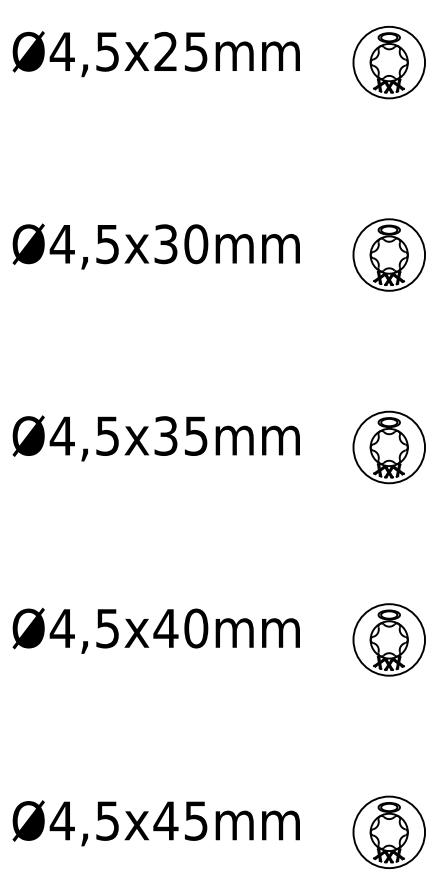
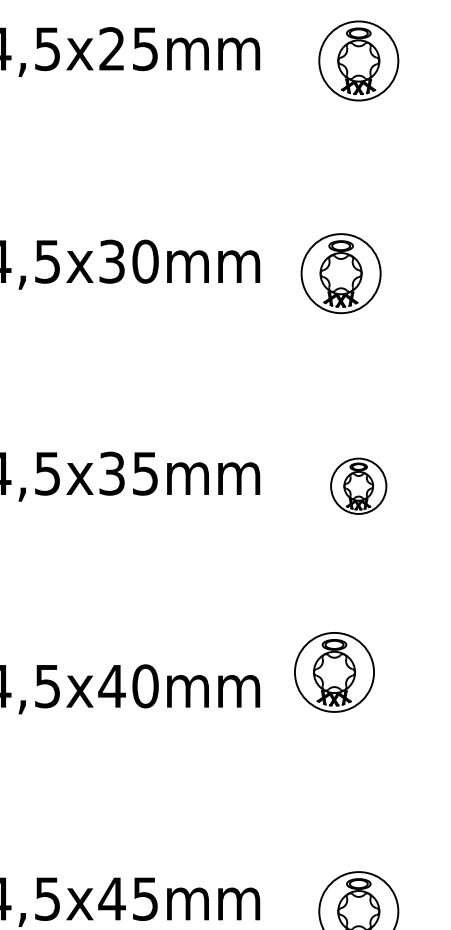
part: (388, 254) -> (340, 273), moved
part: (388, 447) -> (357, 486), size x0.7
part: (388, 639) -> (333, 671), moved

